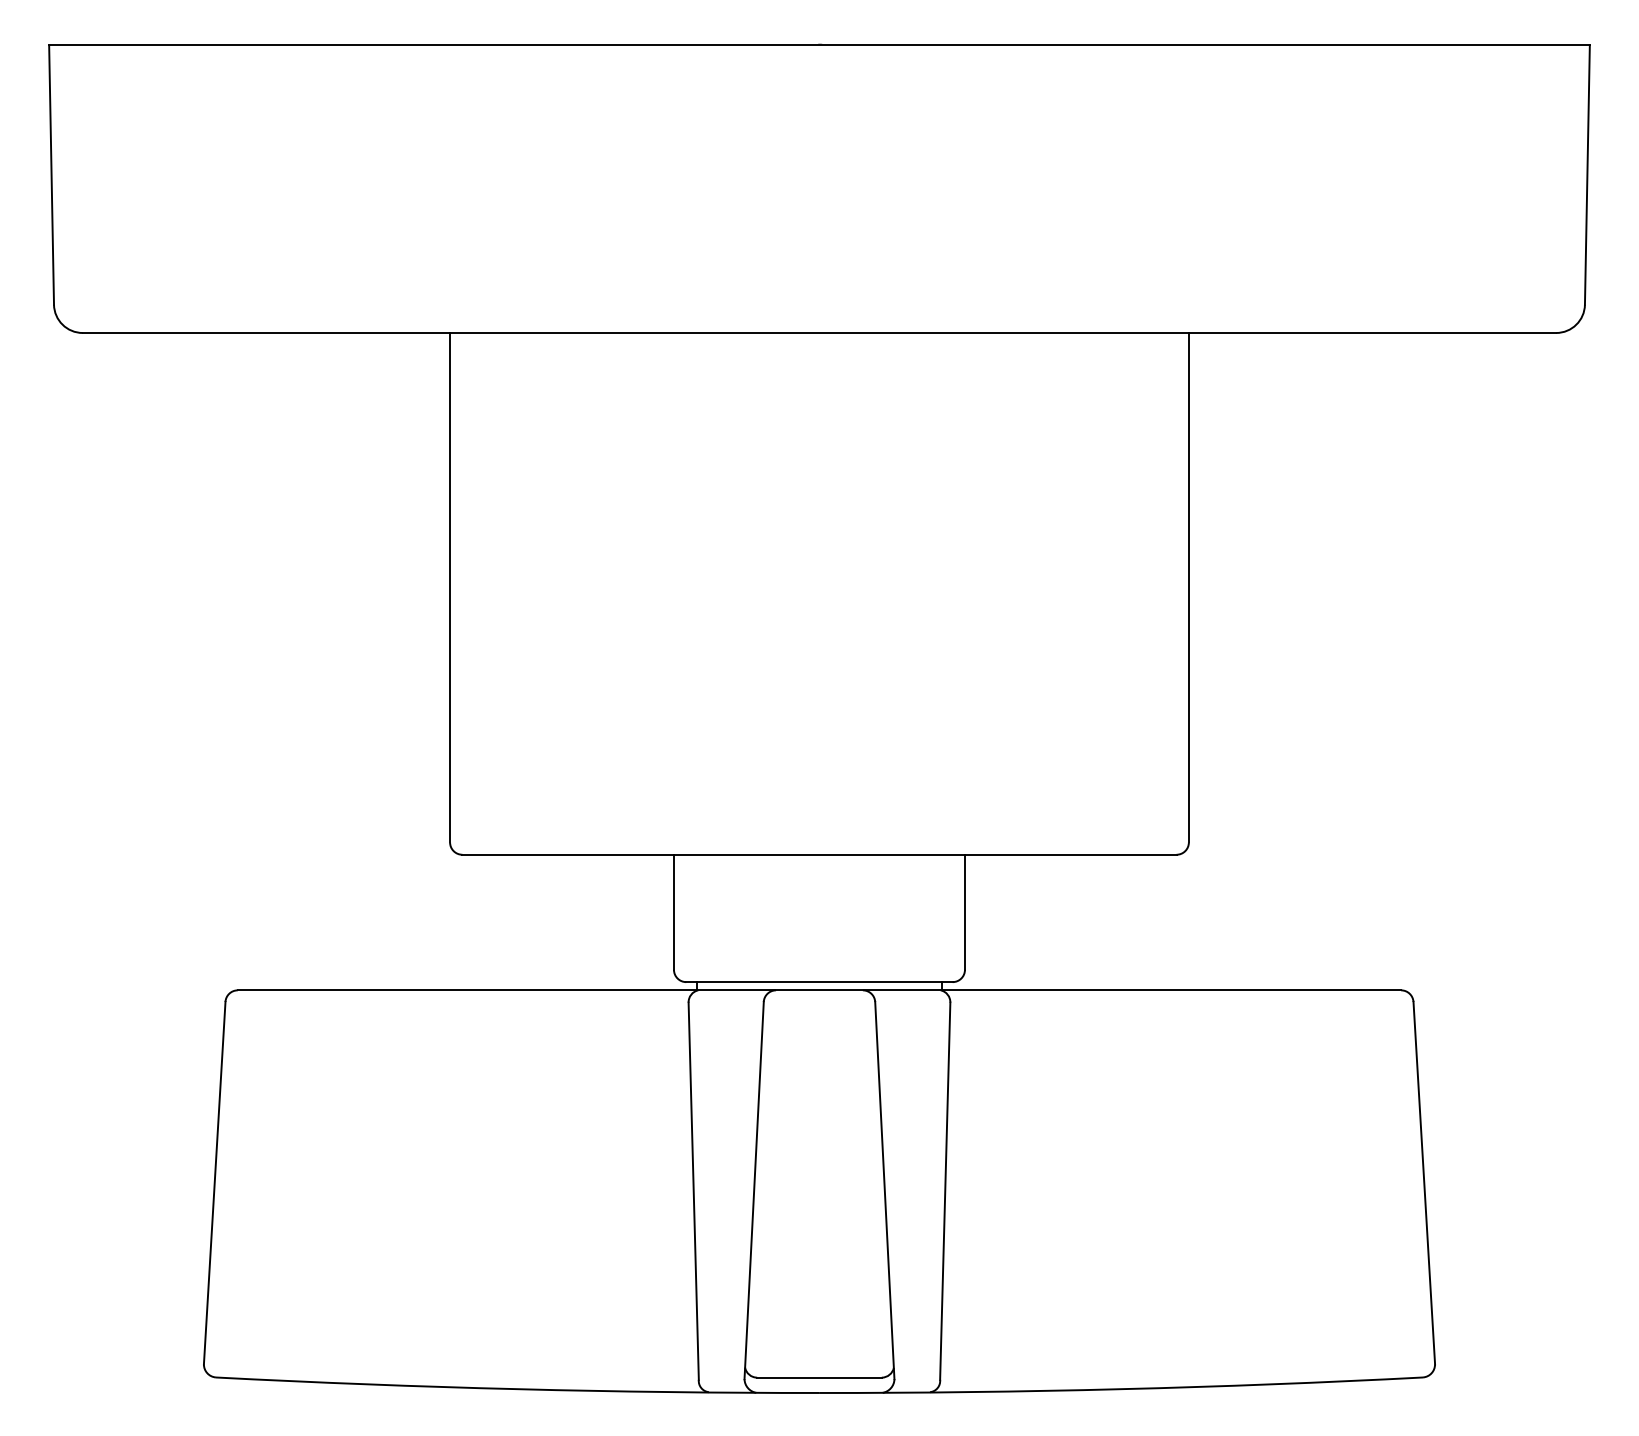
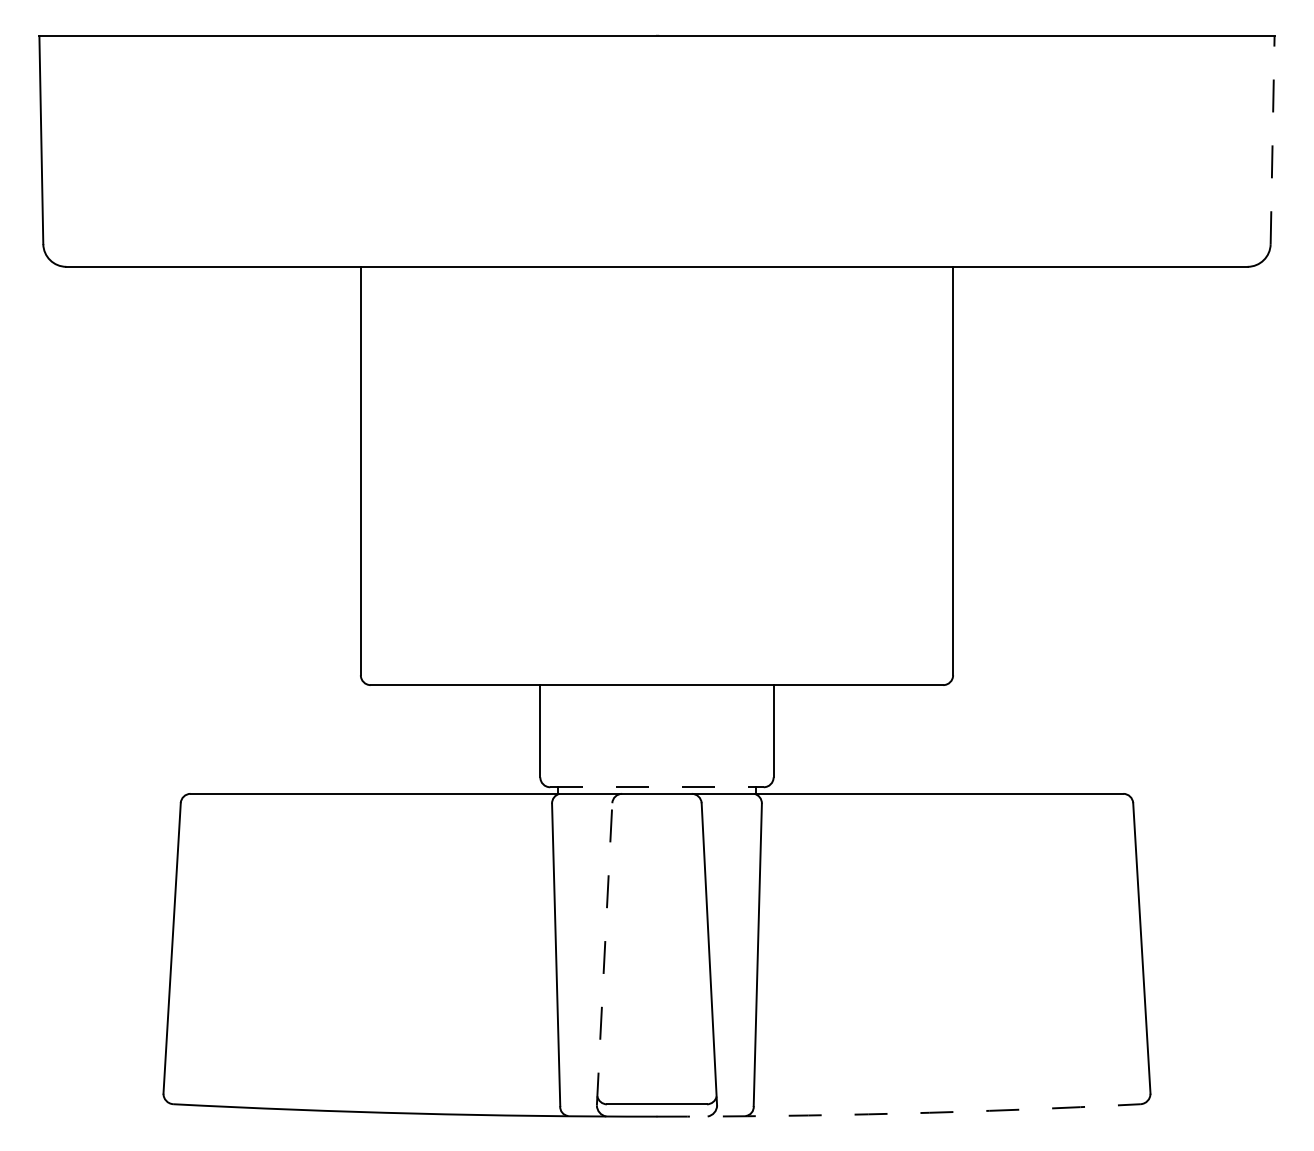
line: (1587, 175) -> (1272, 140), solid -> dashed
line: (819, 982) -> (657, 787), solid -> dashed
line: (754, 1190) -> (604, 954), solid -> dashed
arc: (1121, 1389) -> (899, 1113), solid -> dashed

